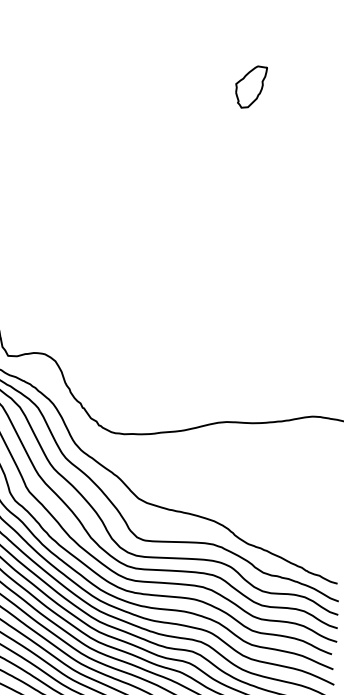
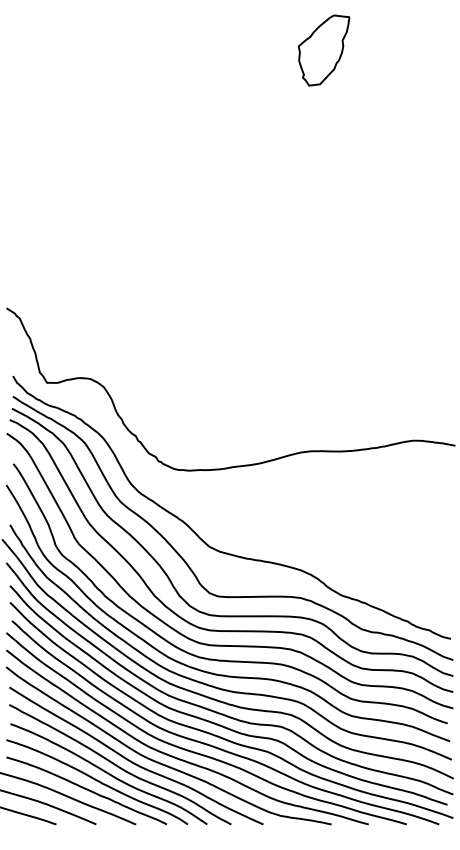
part: (251, 87) -> (324, 50), size x1.4

